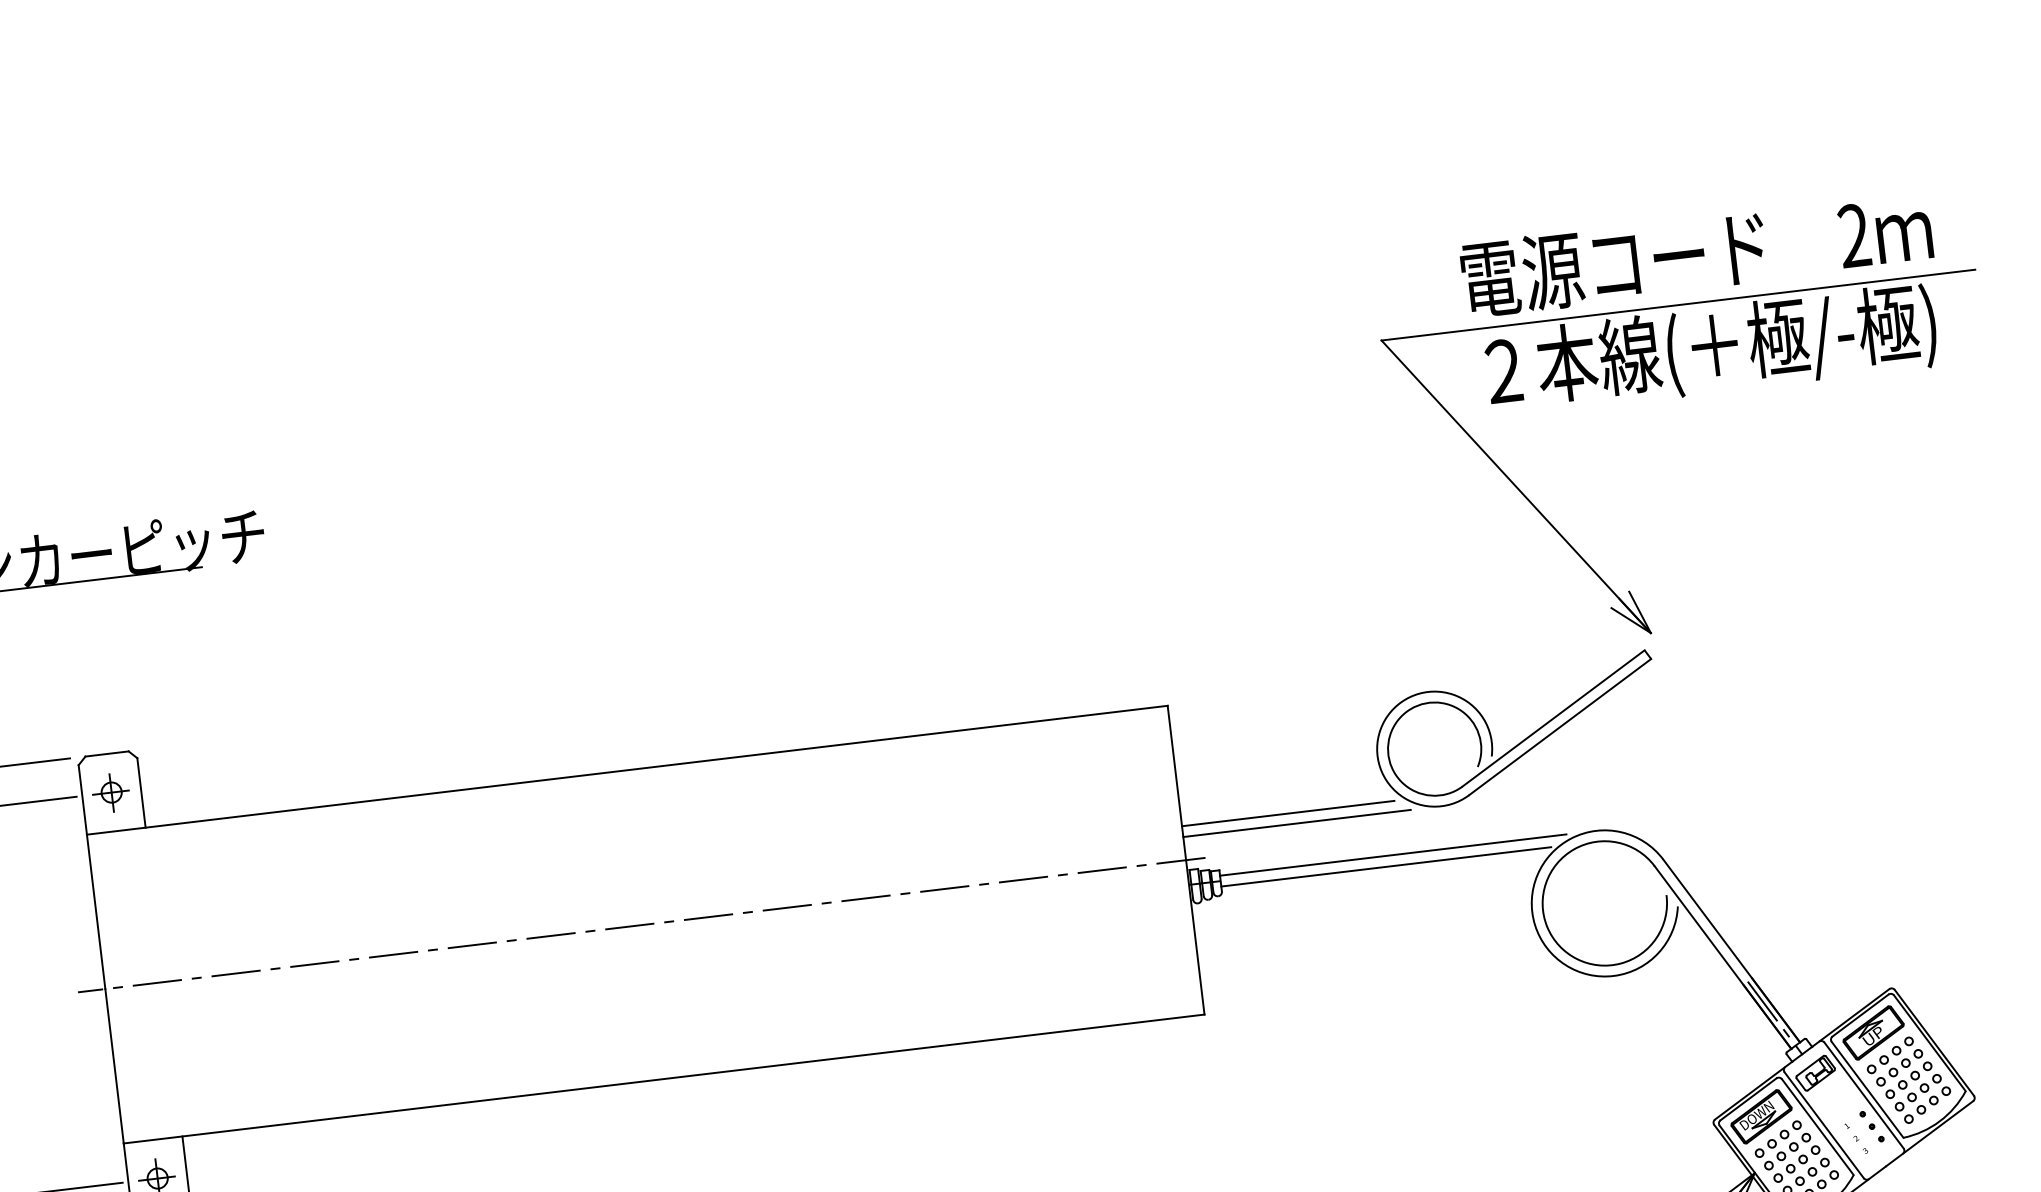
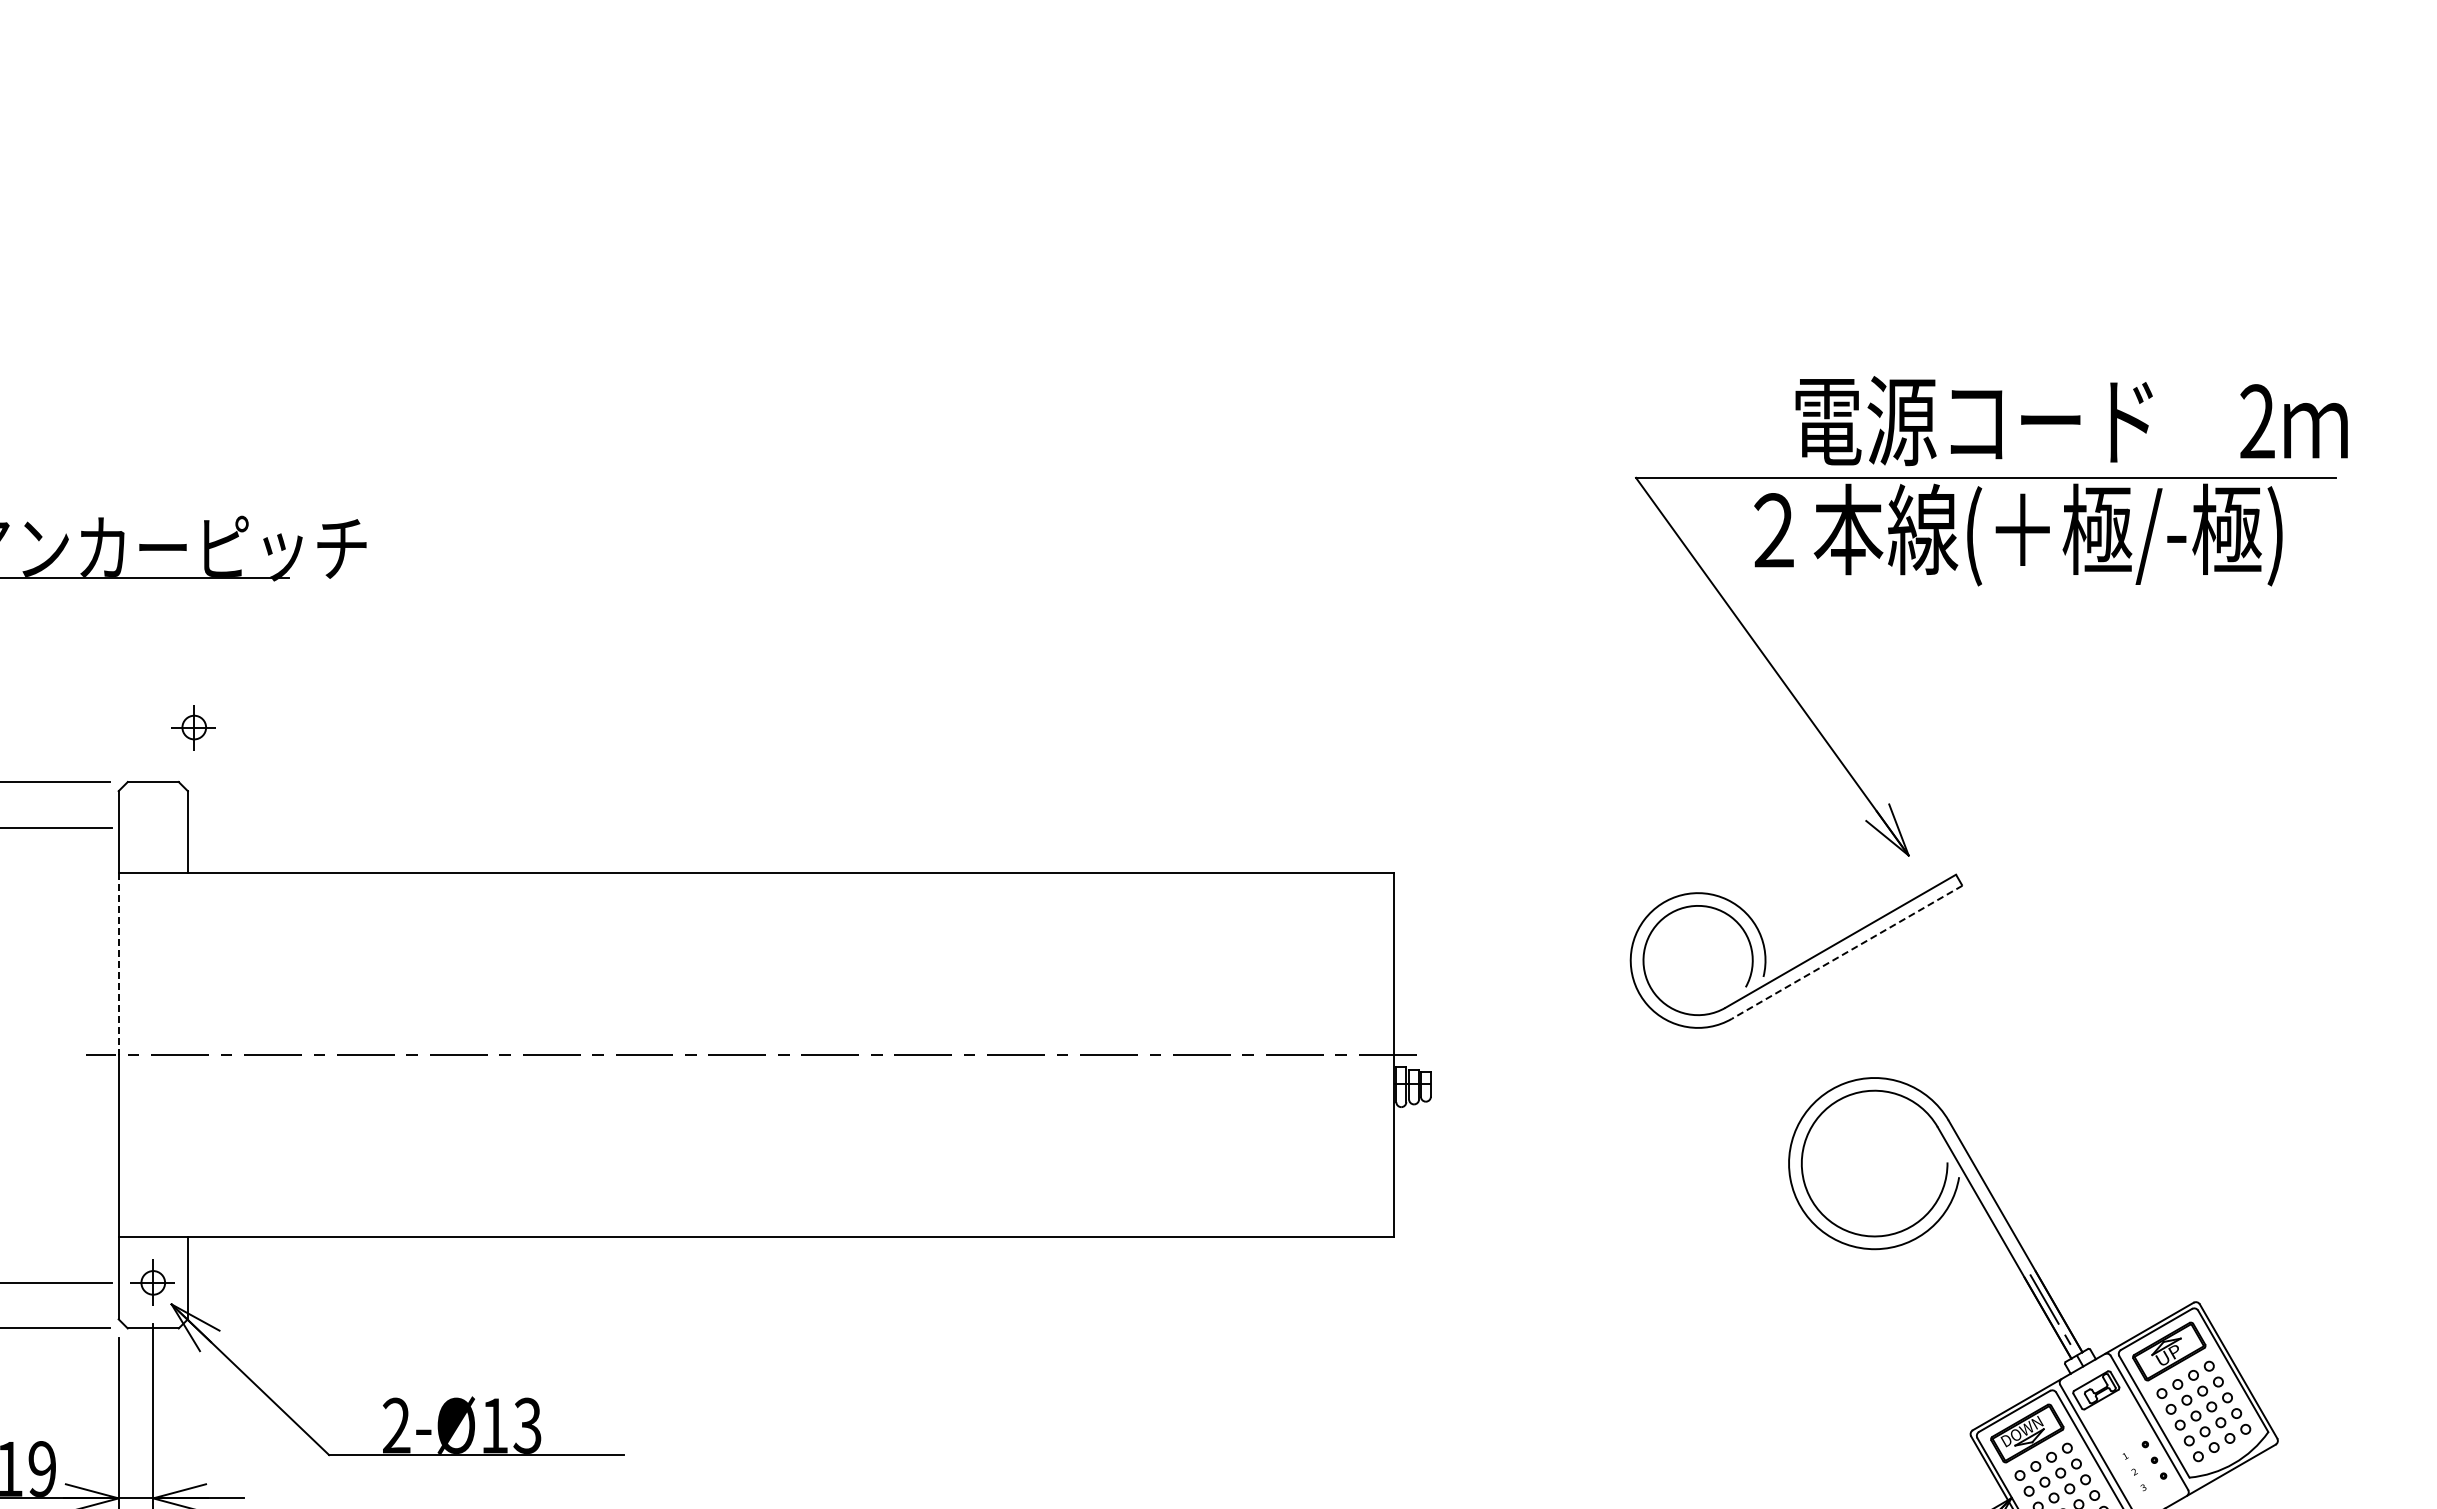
part: (1682, 397) -> (1978, 586), moved
line: (1559, 727) -> (1846, 952), solid -> dashed
part: (111, 792) -> (193, 727), moved
line: (1287, 813) -> (1518, 1015), removed
line: (1296, 823) -> (1527, 1027), removed
line: (1392, 855) -> (1634, 1078), removed
line: (1386, 866) -> (1625, 1090), removed
line: (96, 912) -> (118, 964), solid -> dashed

